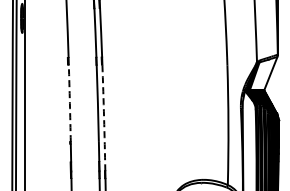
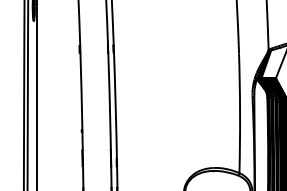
arc: (69, 103) -> (81, 91), dashed -> solid
arc: (104, 117) -> (116, 105), dashed -> solid

